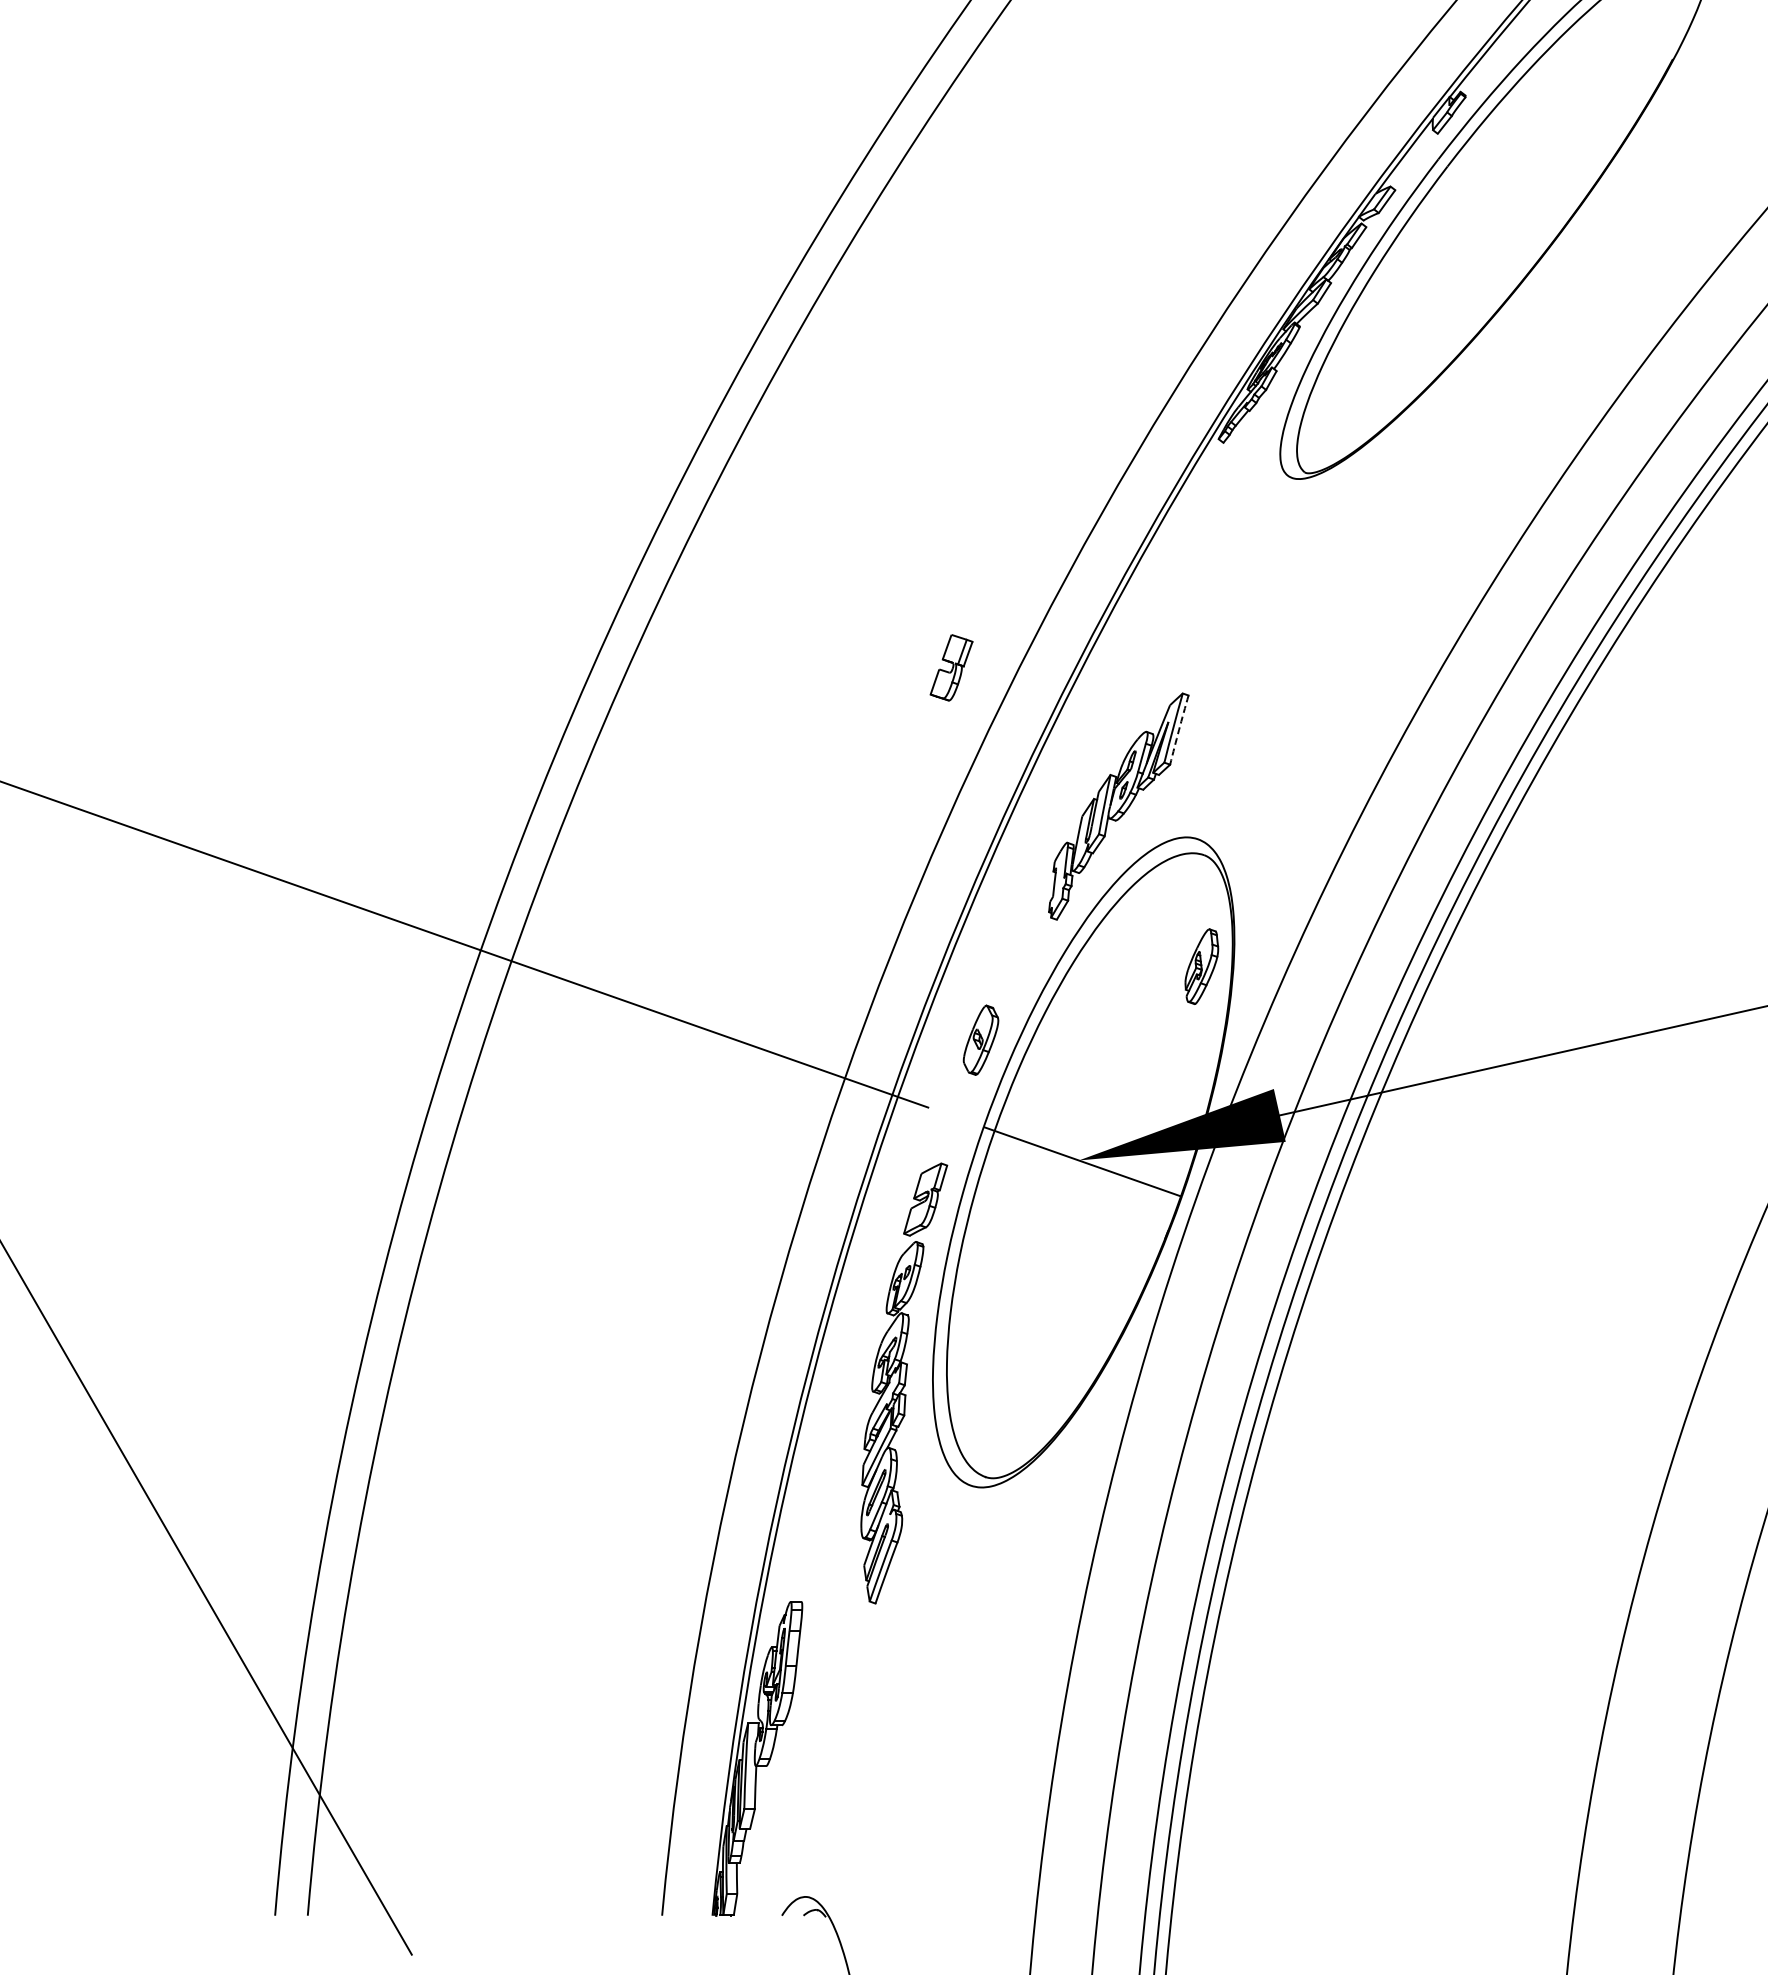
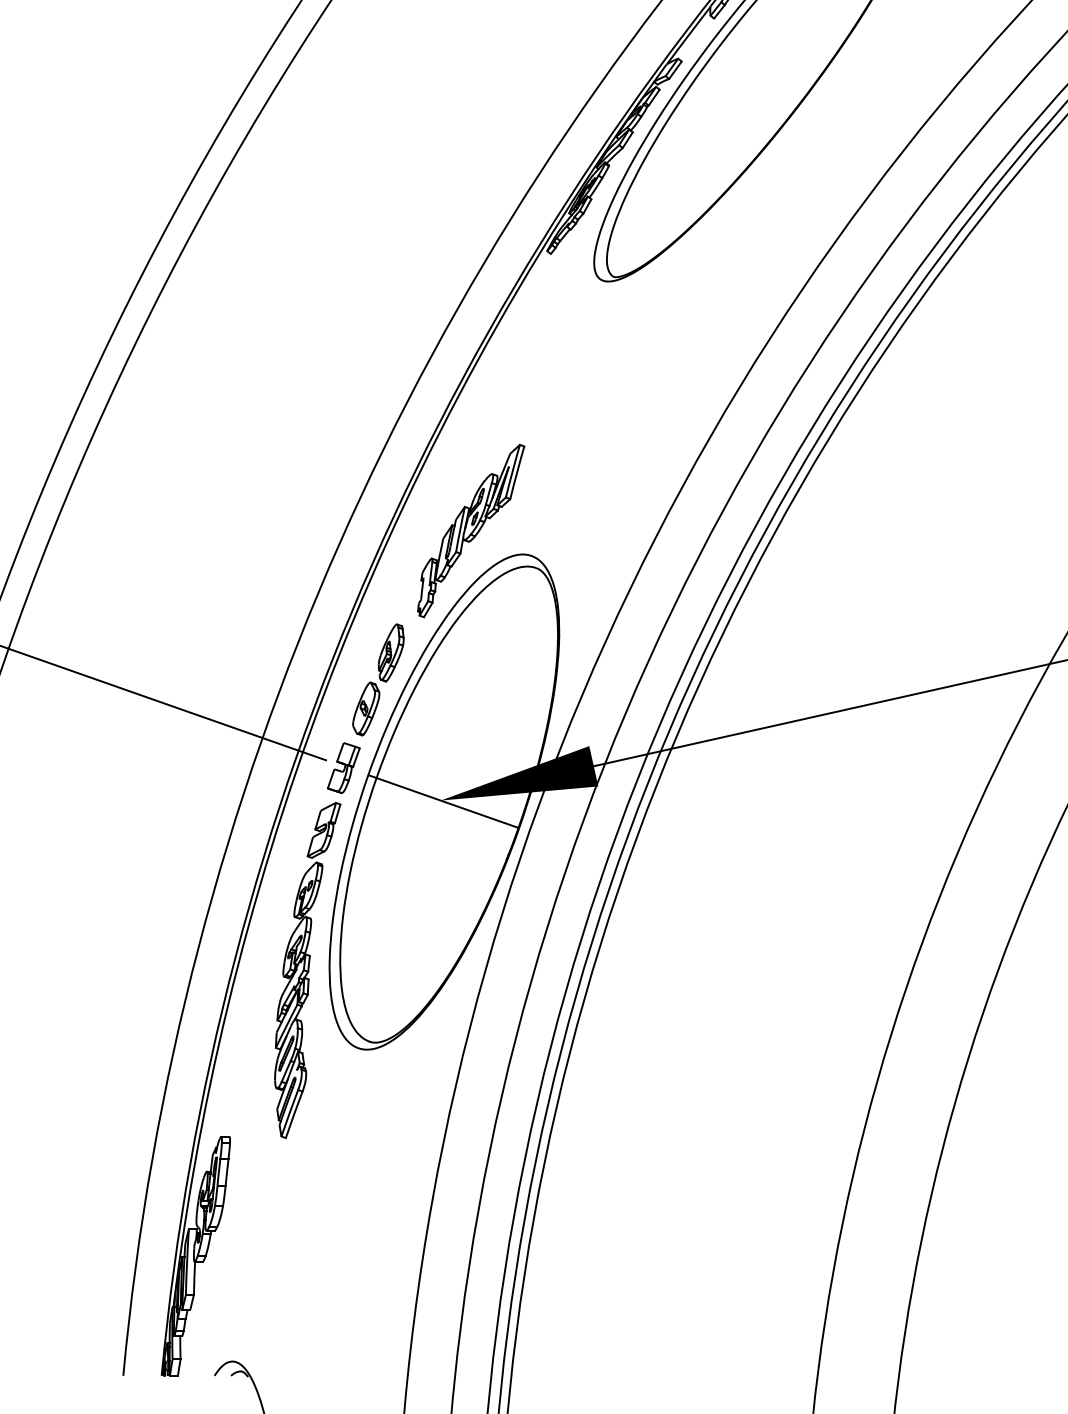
part: (951, 667) -> (343, 767), moved
arc: (1179, 730) -> (517, 473), dashed -> solid
part: (1201, 966) -> (390, 652), moved

